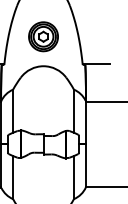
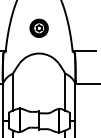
part: (43, 36) -> (39, 28), size x0.7

